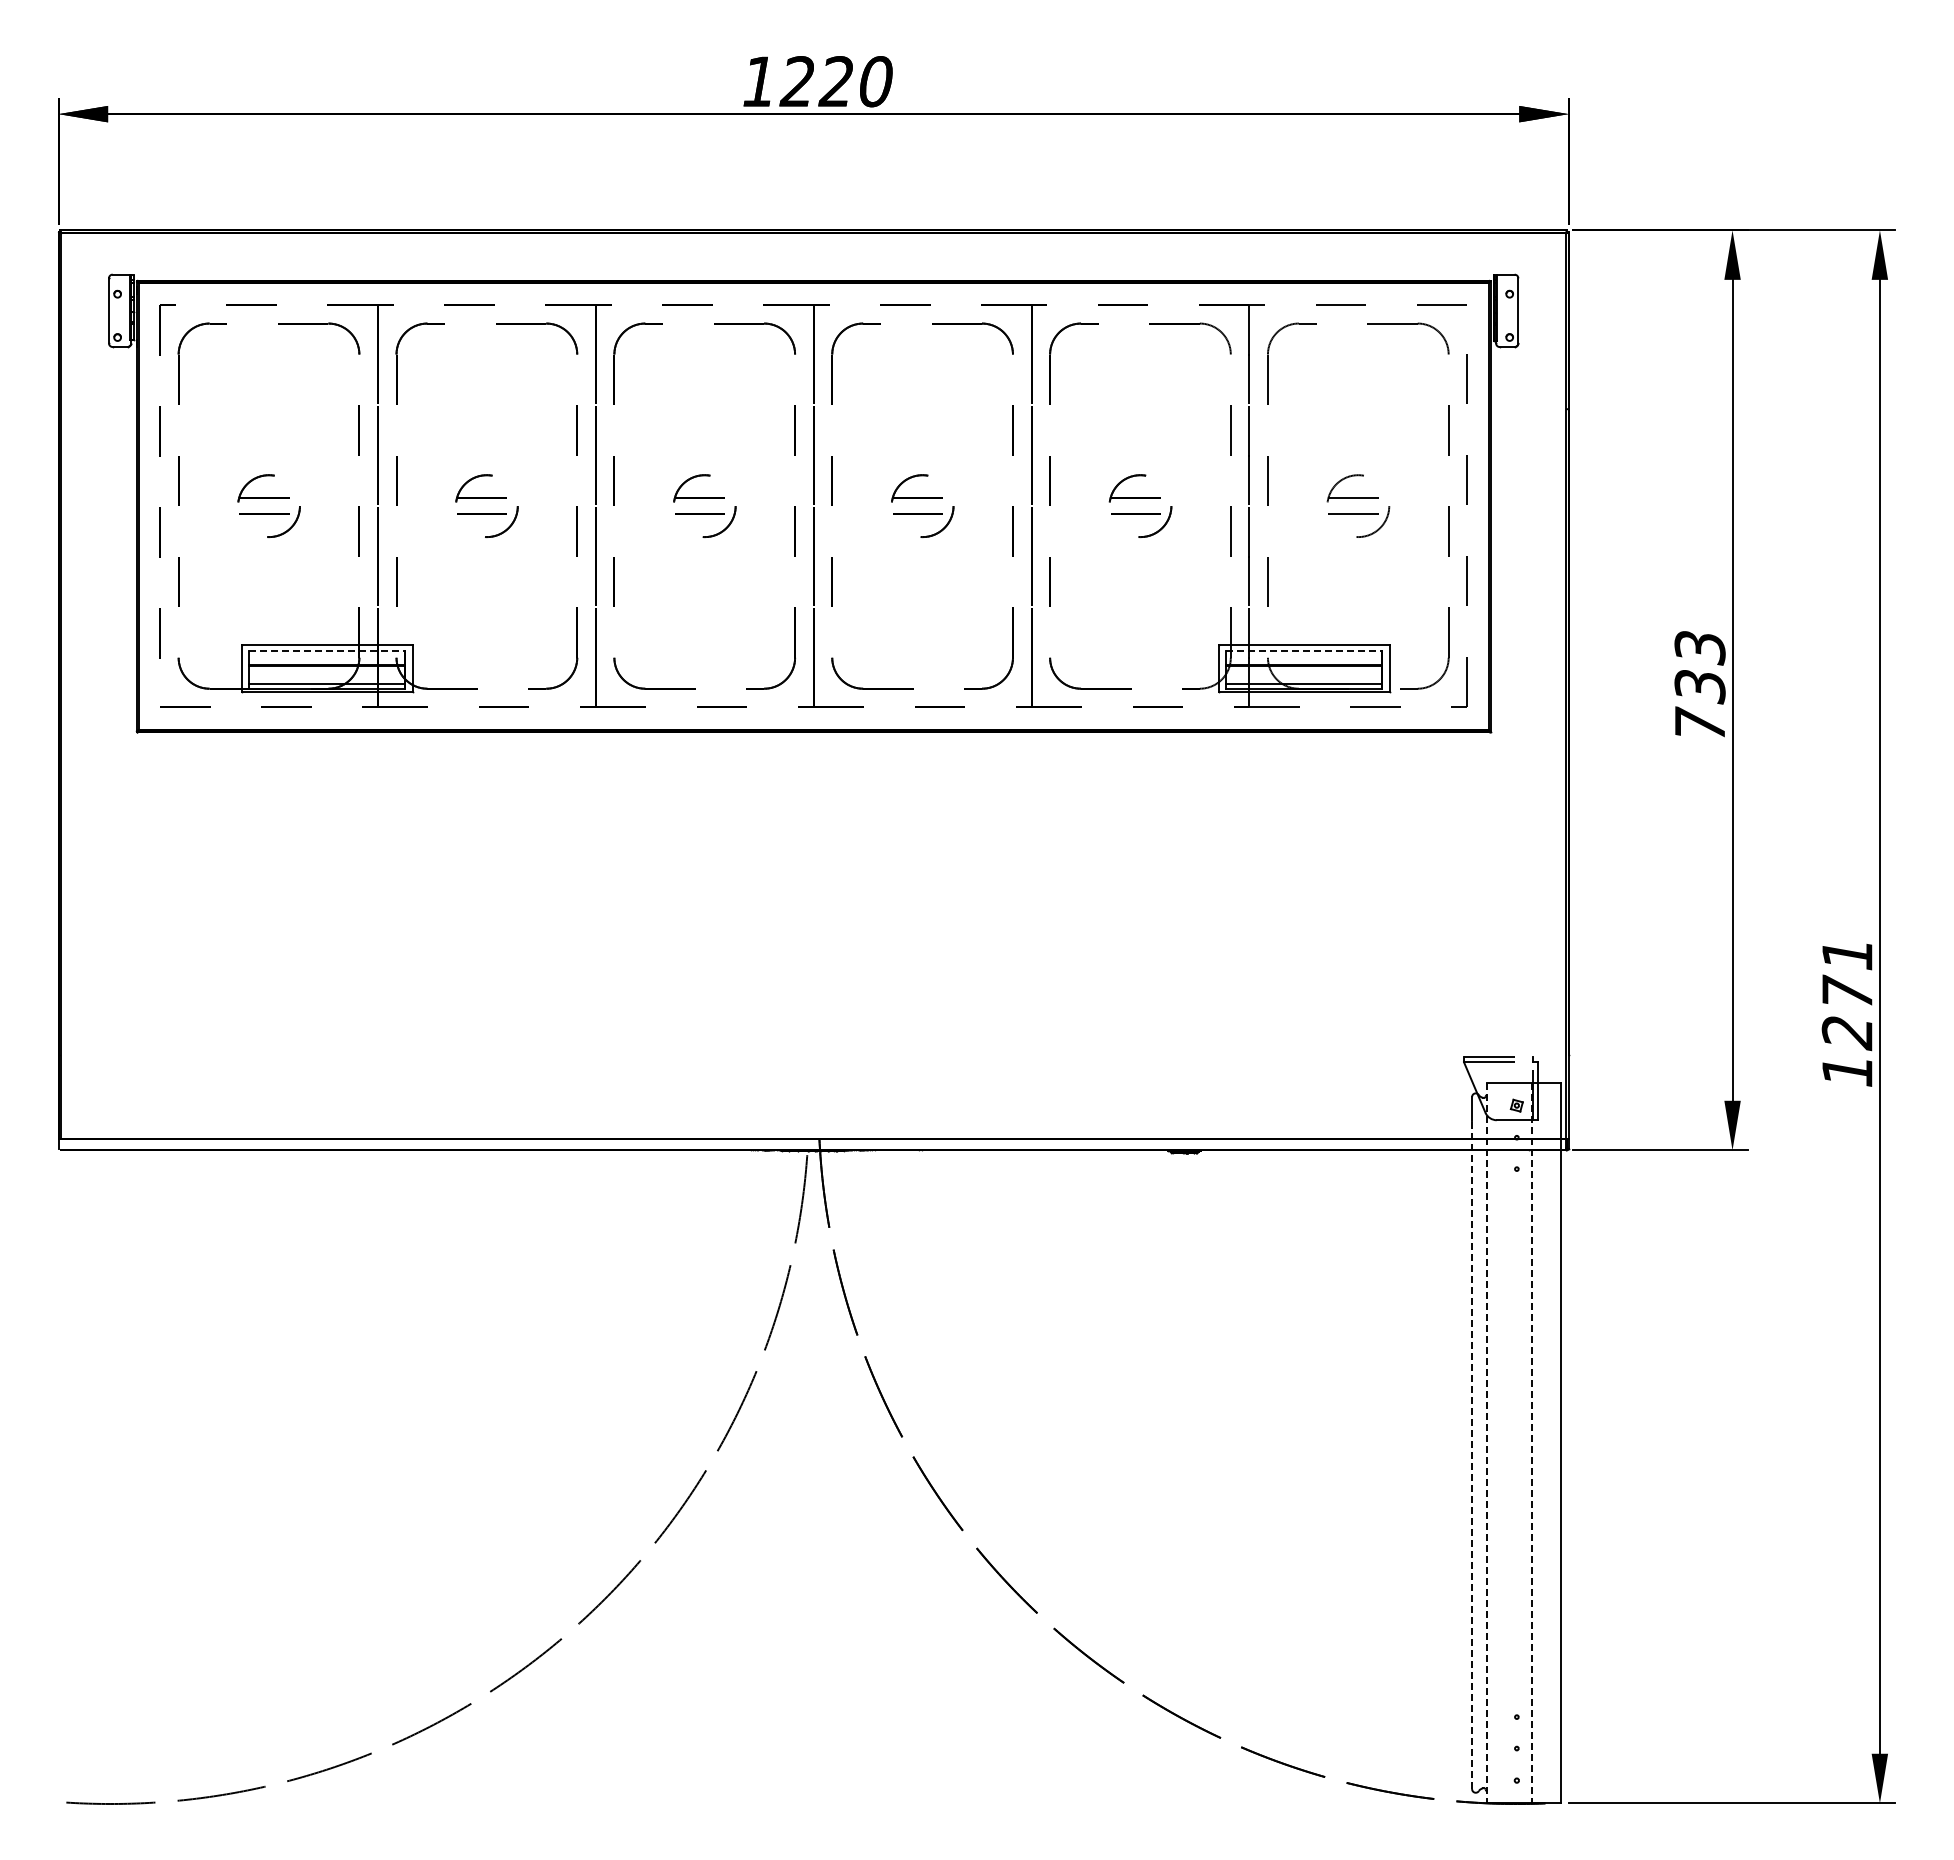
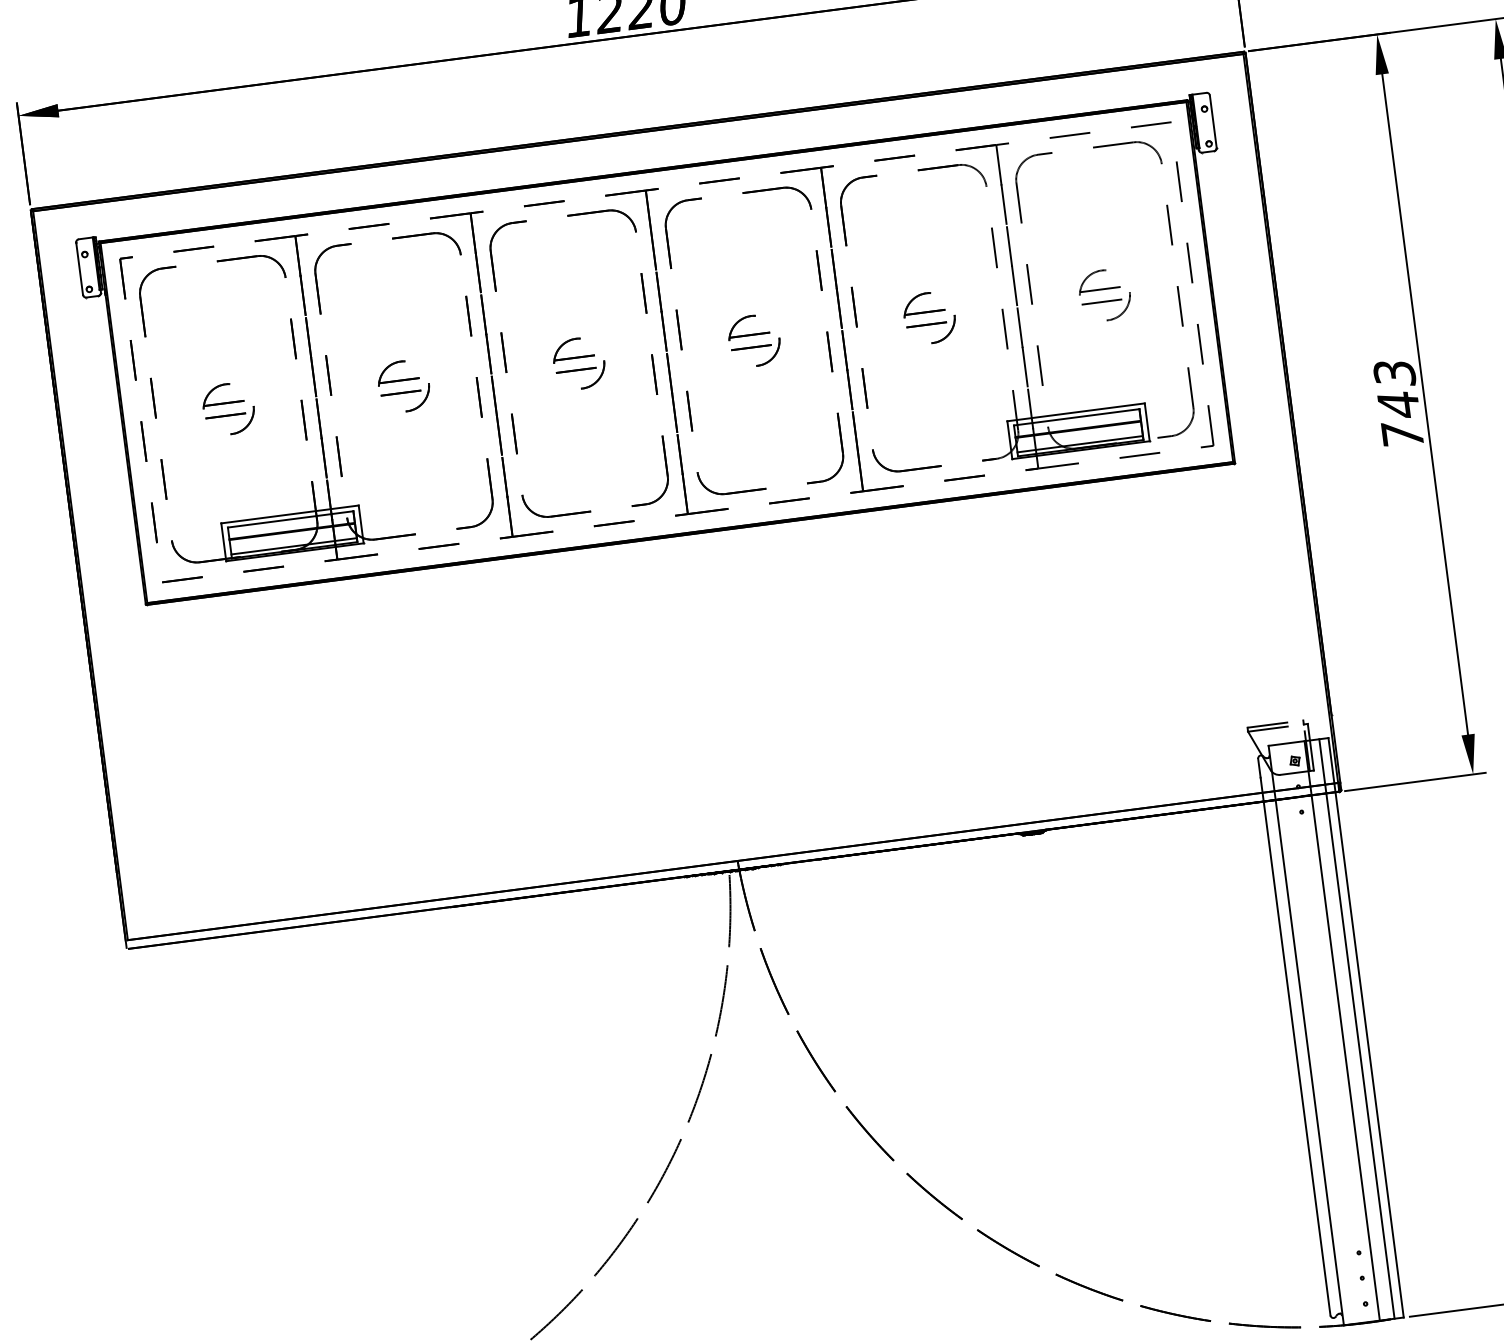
line: (327, 650) -> (290, 519), dashed -> solid
line: (1304, 650) -> (1076, 417), dashed -> solid
text: (1699, 687) -> (1398, 405), 733 -> 743
line: (1549, 1442) -> (1356, 1028), added
line: (1486, 1443) -> (1305, 1035), dashed -> solid
line: (1531, 1443) -> (1342, 1031), dashed -> solid
line: (1472, 1454) -> (1295, 1046), dashed -> solid

